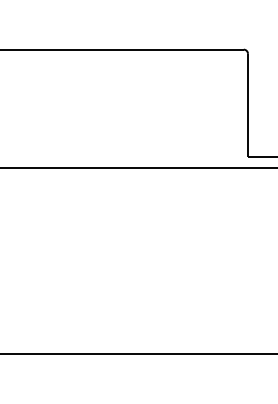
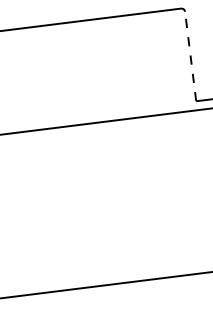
line: (247, 105) -> (190, 56), solid -> dashed

